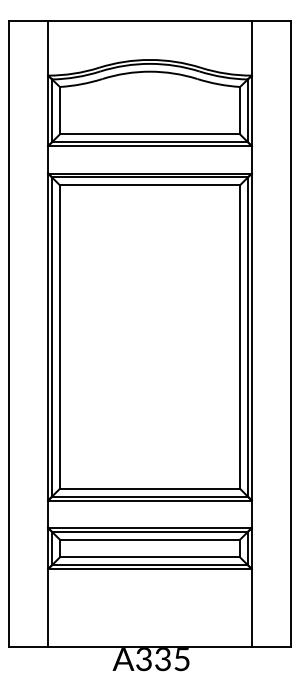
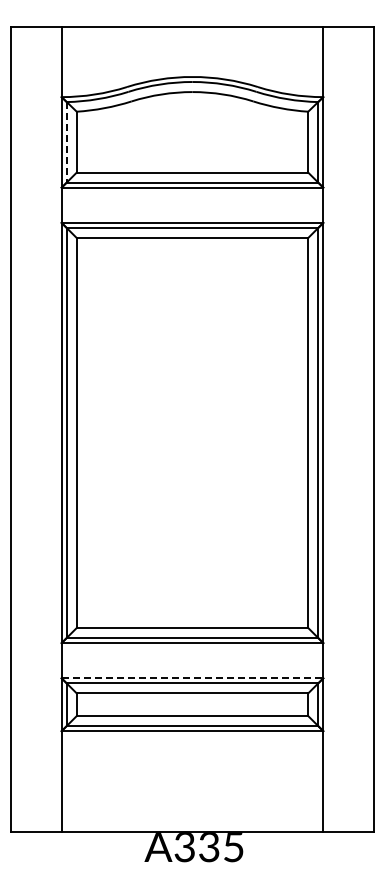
line: (51, 110) -> (66, 142), solid -> dashed
line: (150, 528) -> (192, 678), solid -> dashed

